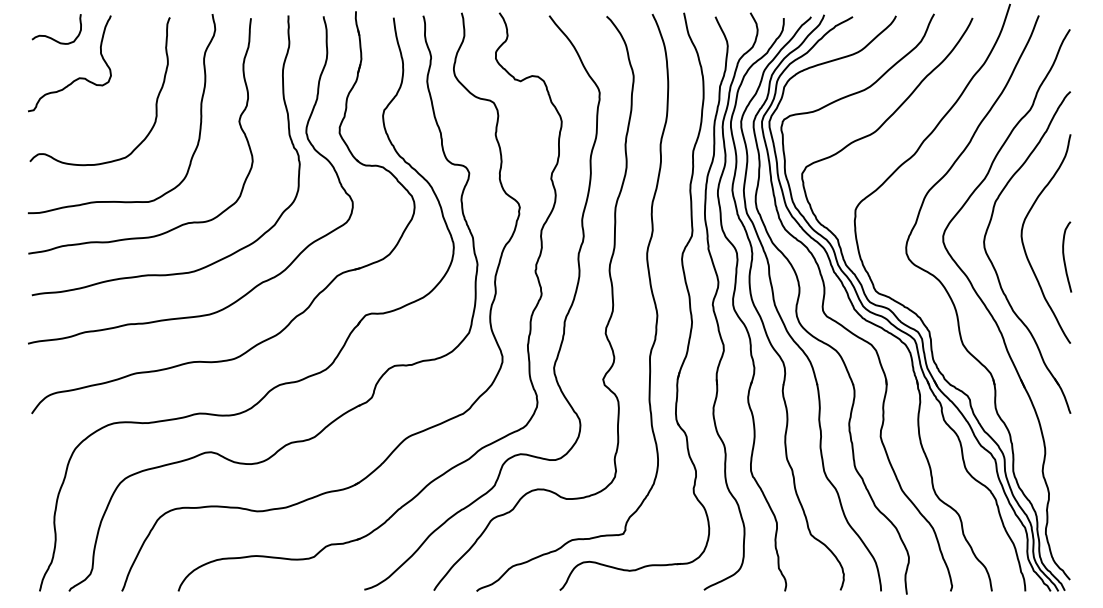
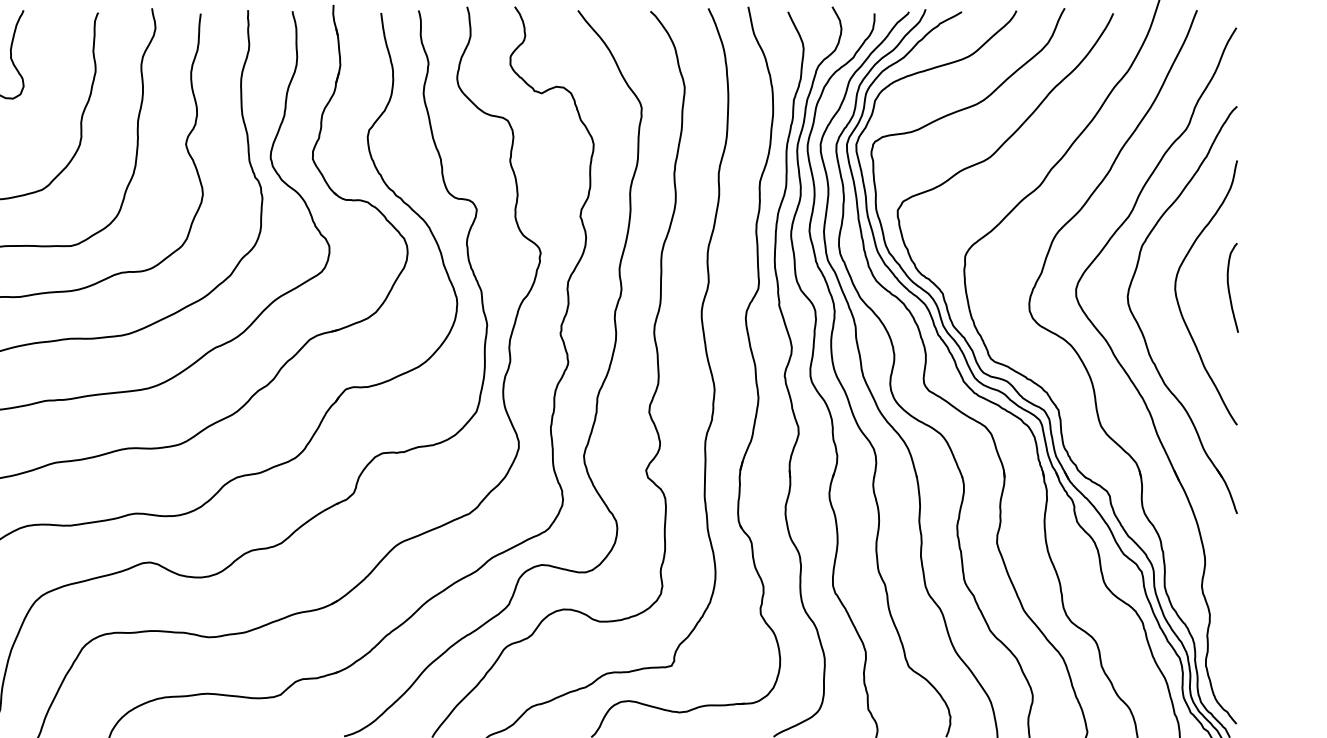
curve: (1064, 256) -> (1229, 287), moved

